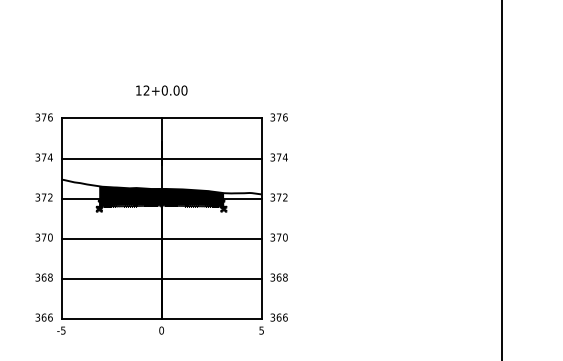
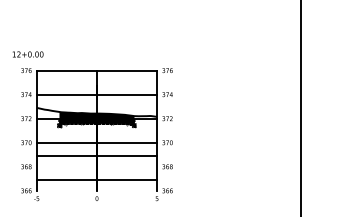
text: (160, 90) -> (27, 54), moved
line: (160, 278) -> (96, 156), moved
line: (160, 318) -> (96, 180), moved

